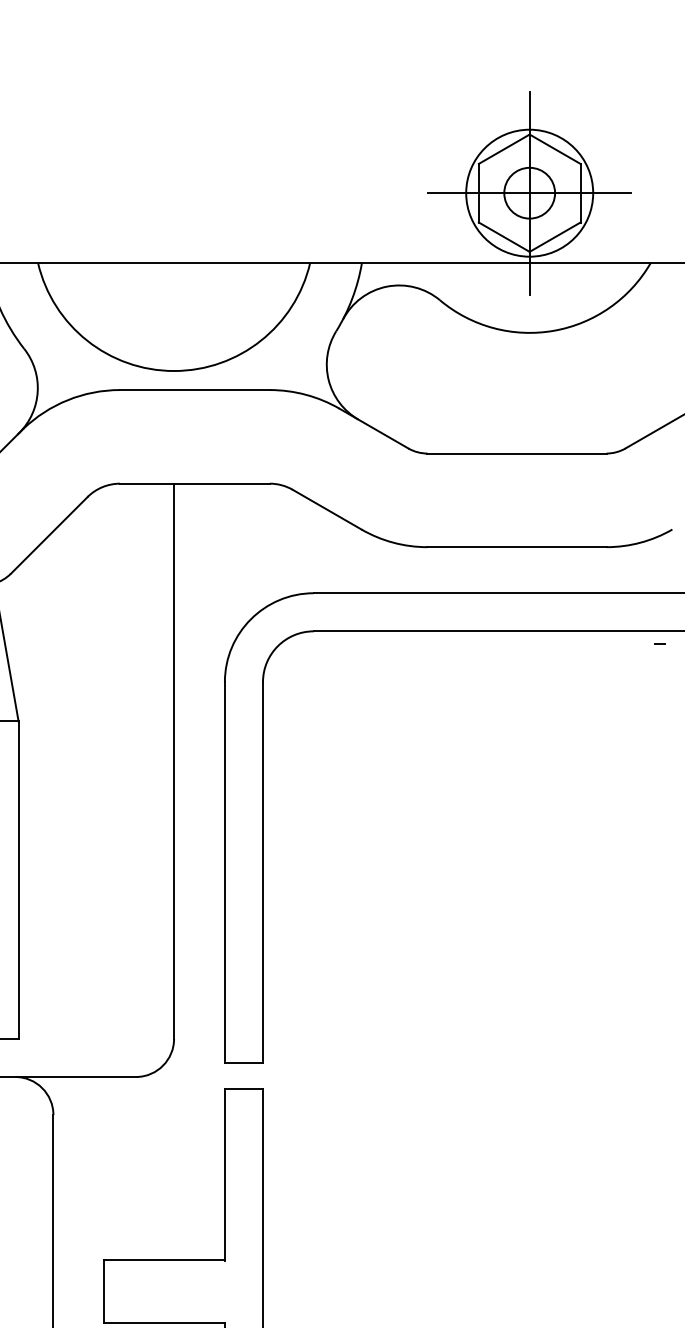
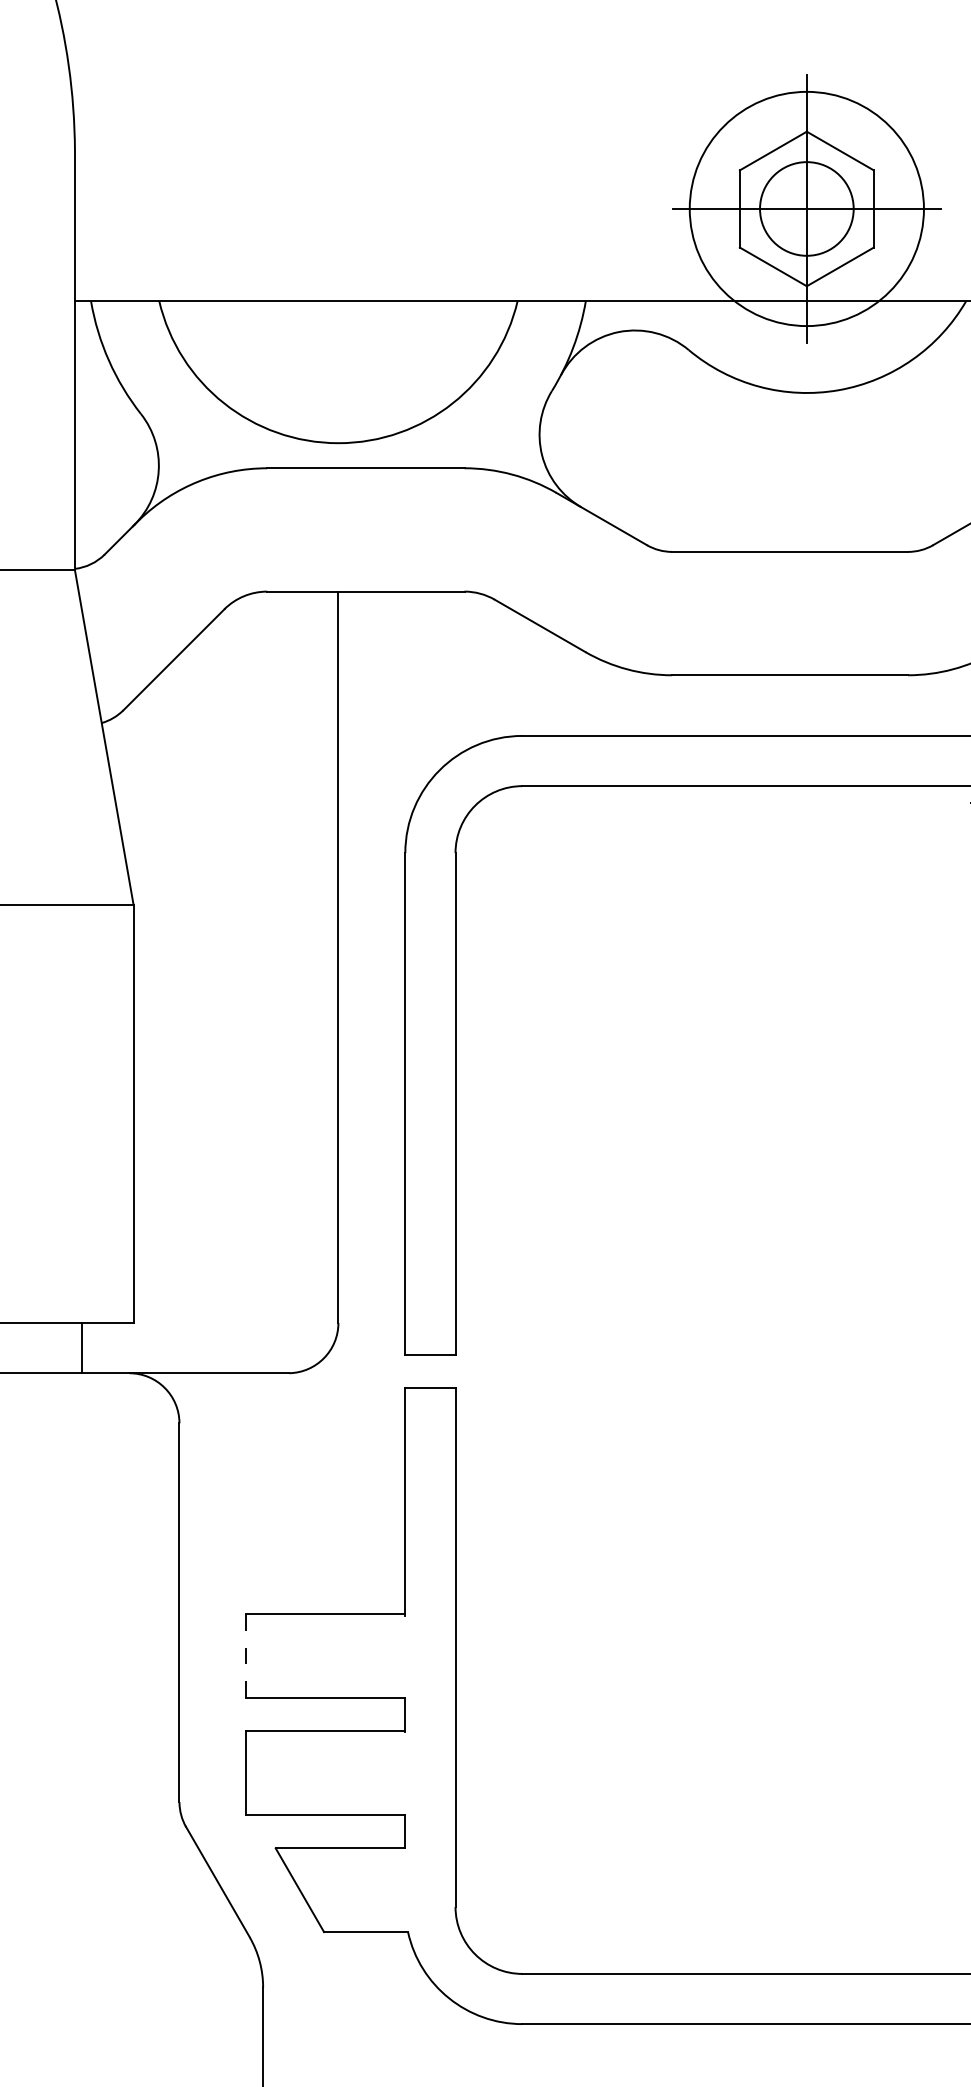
circle: (529, 192) -> (806, 208), size x1.4
circle: (529, 192) -> (806, 208), size x1.4
line: (104, 1292) -> (246, 1656), solid -> dashed

